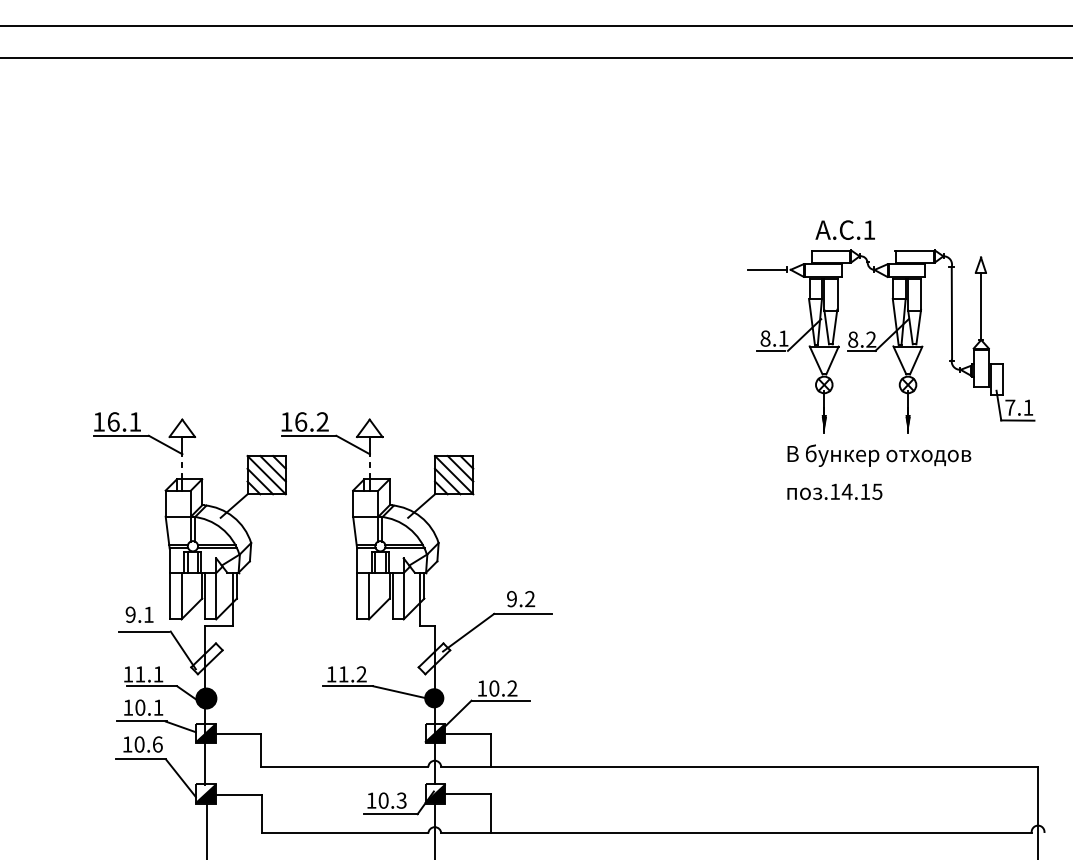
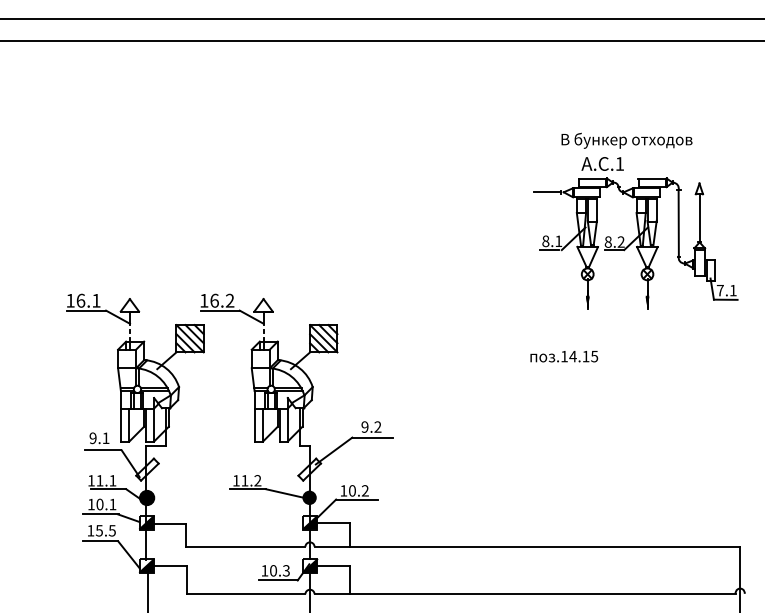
text: (878, 455) -> (626, 140), moved
text: (835, 491) -> (564, 356), moved
text: (148, 744) -> (105, 530), 10.6 -> 15.5

